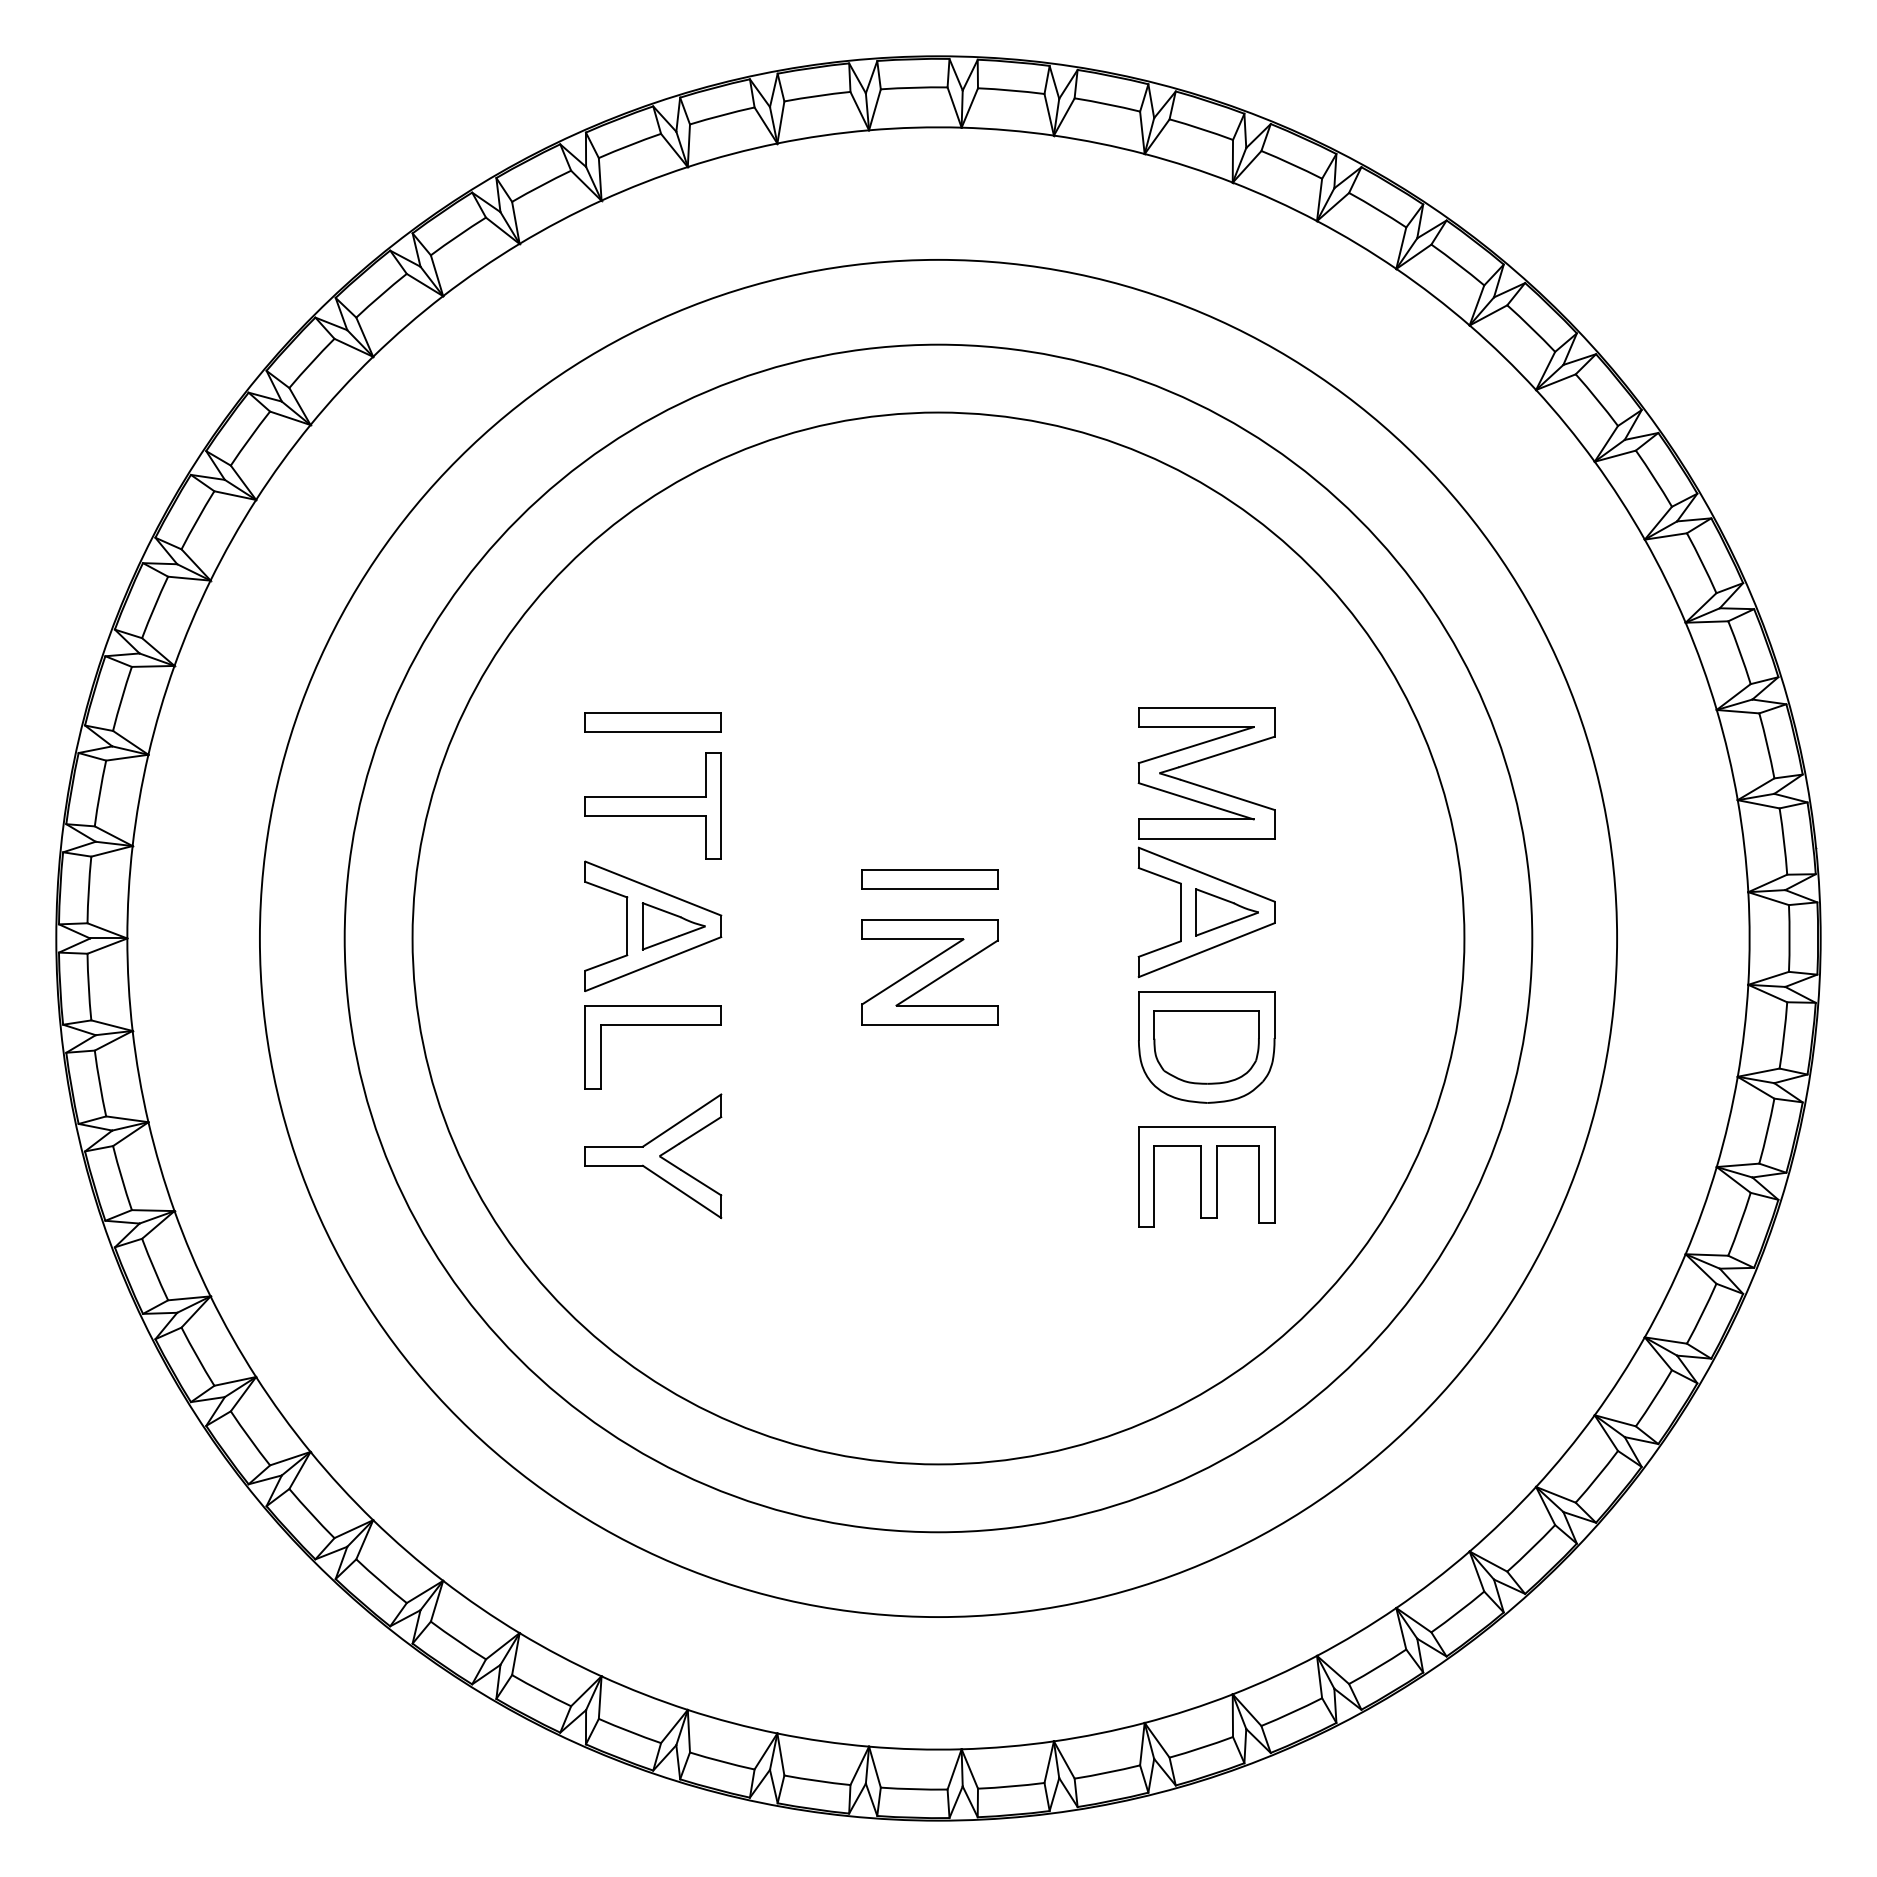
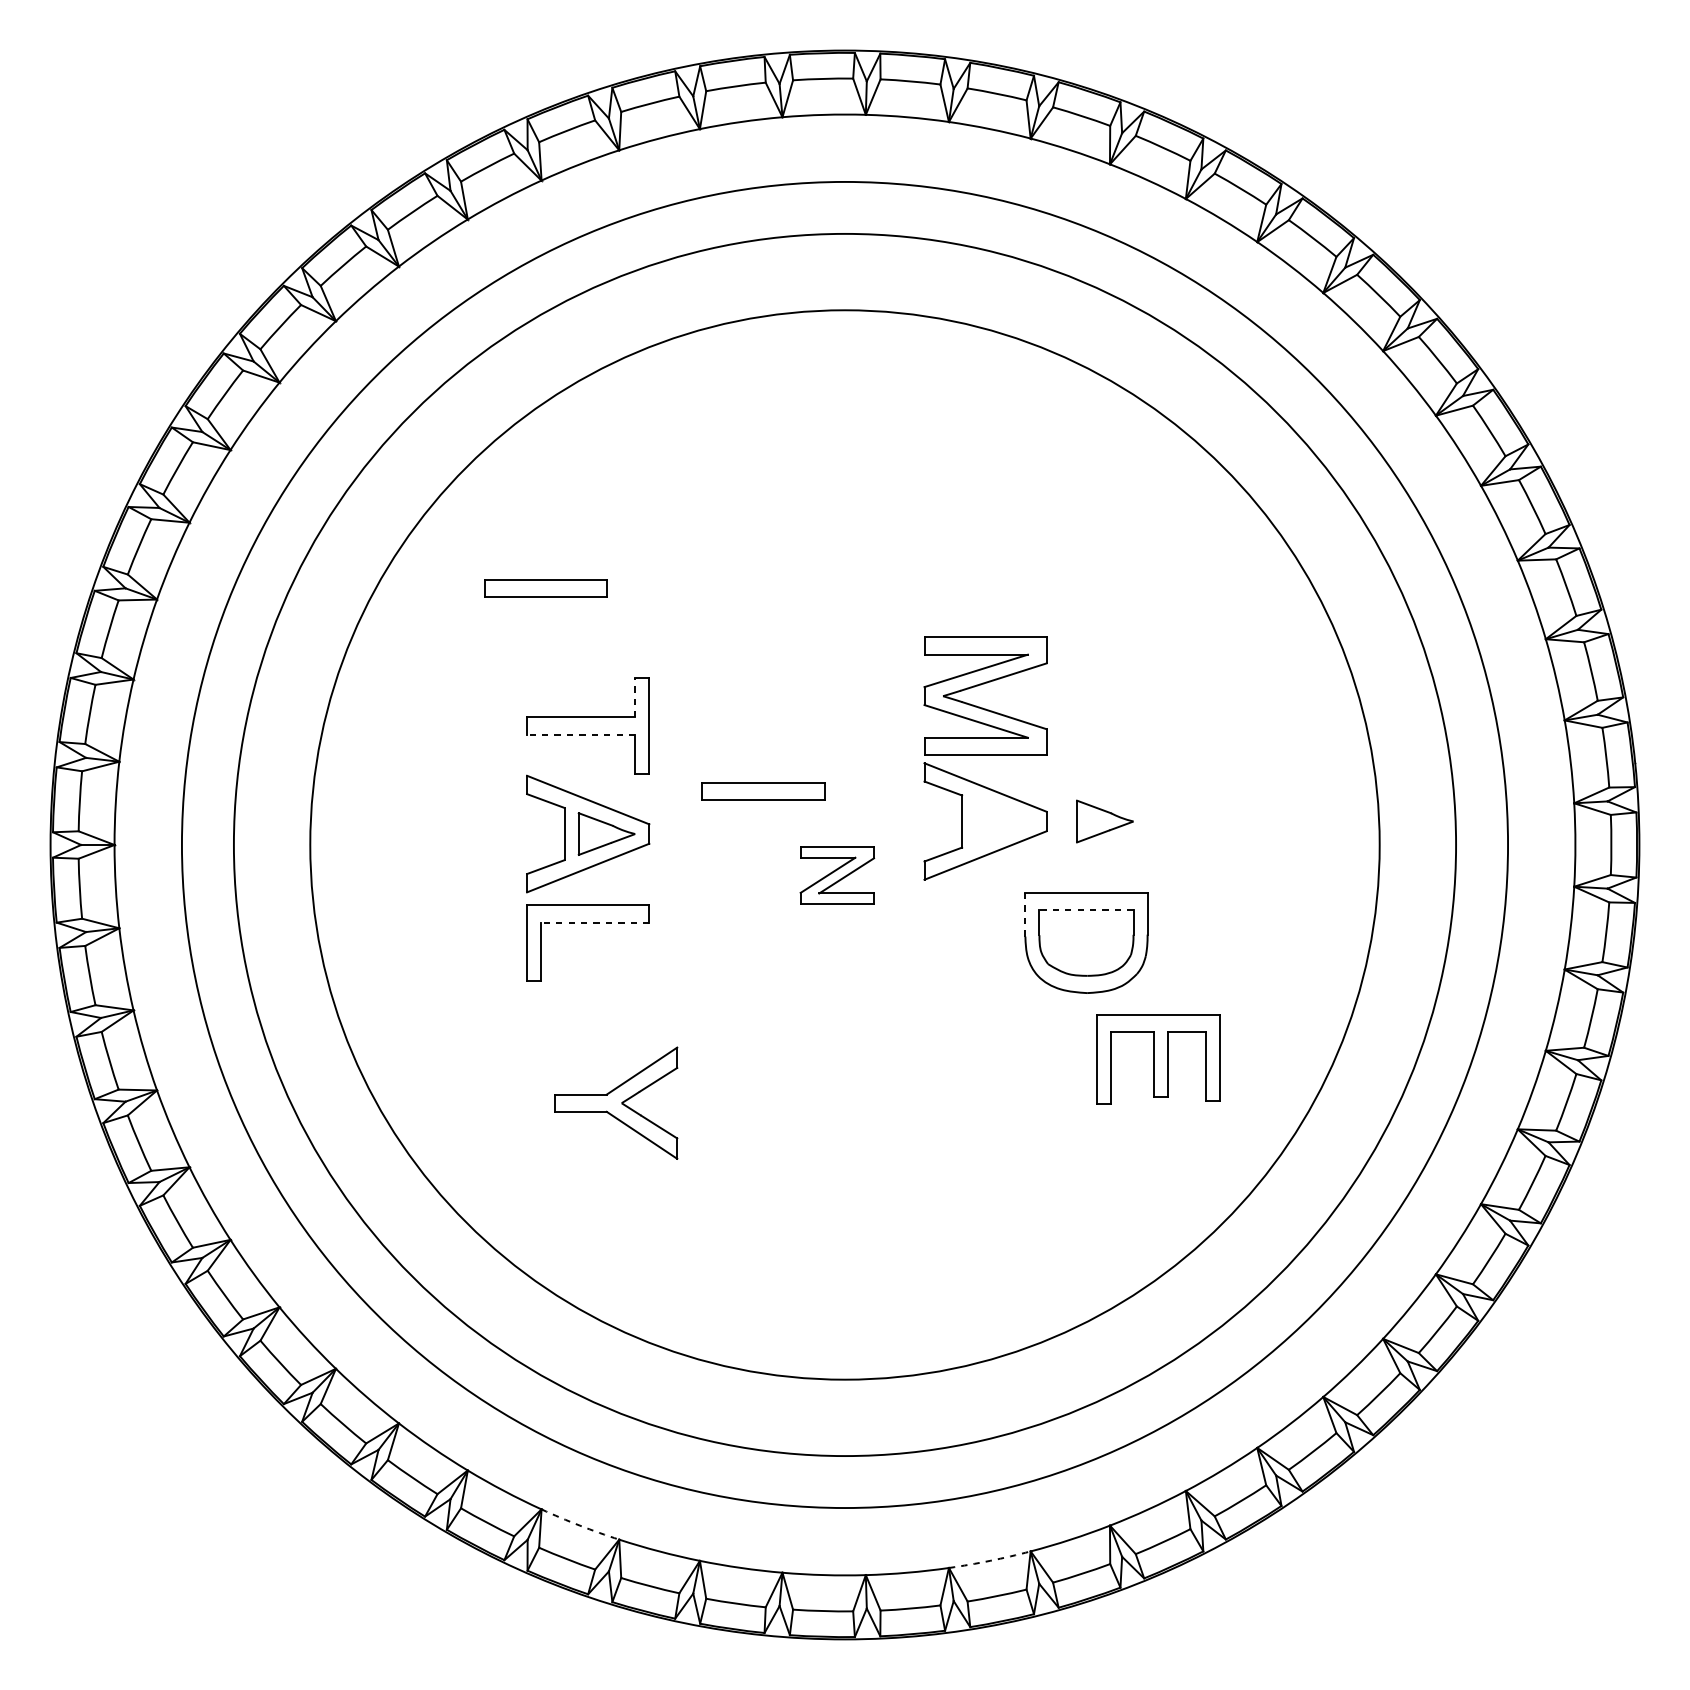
part: (652, 722) -> (545, 588), moved
line: (705, 774) -> (635, 697), solid -> dashed
line: (645, 815) -> (581, 734), solid -> dashed
part: (1206, 842) -> (985, 758), moved
part: (929, 879) -> (763, 791), moved
circle: (938, 938) -> (845, 845), size x1.4
part: (929, 972) -> (836, 875), size x0.6
line: (1206, 1010) -> (1086, 909), solid -> dashed
line: (1138, 1015) -> (1025, 914), solid -> dashed
line: (660, 1024) -> (594, 922), solid -> dashed
part: (653, 1156) -> (616, 1103), moved
part: (1206, 1176) -> (1158, 1059), moved
arc: (644, 1694) -> (580, 1525), solid -> dashed
arc: (1099, 1733) -> (989, 1560), solid -> dashed

